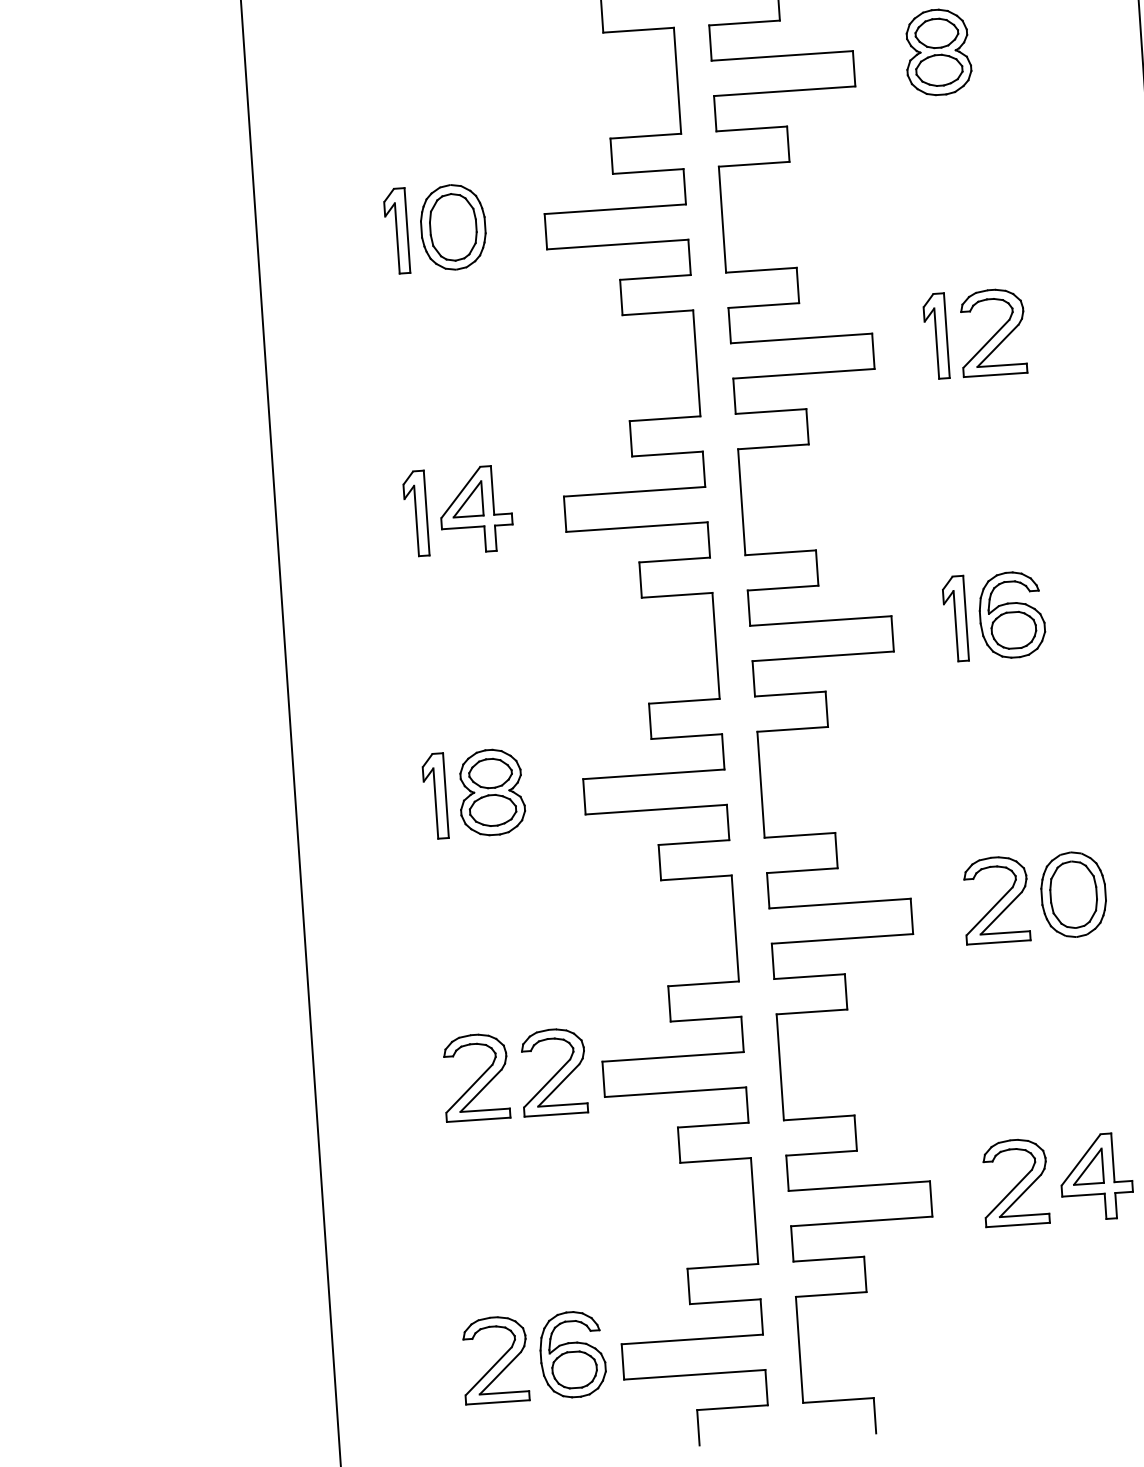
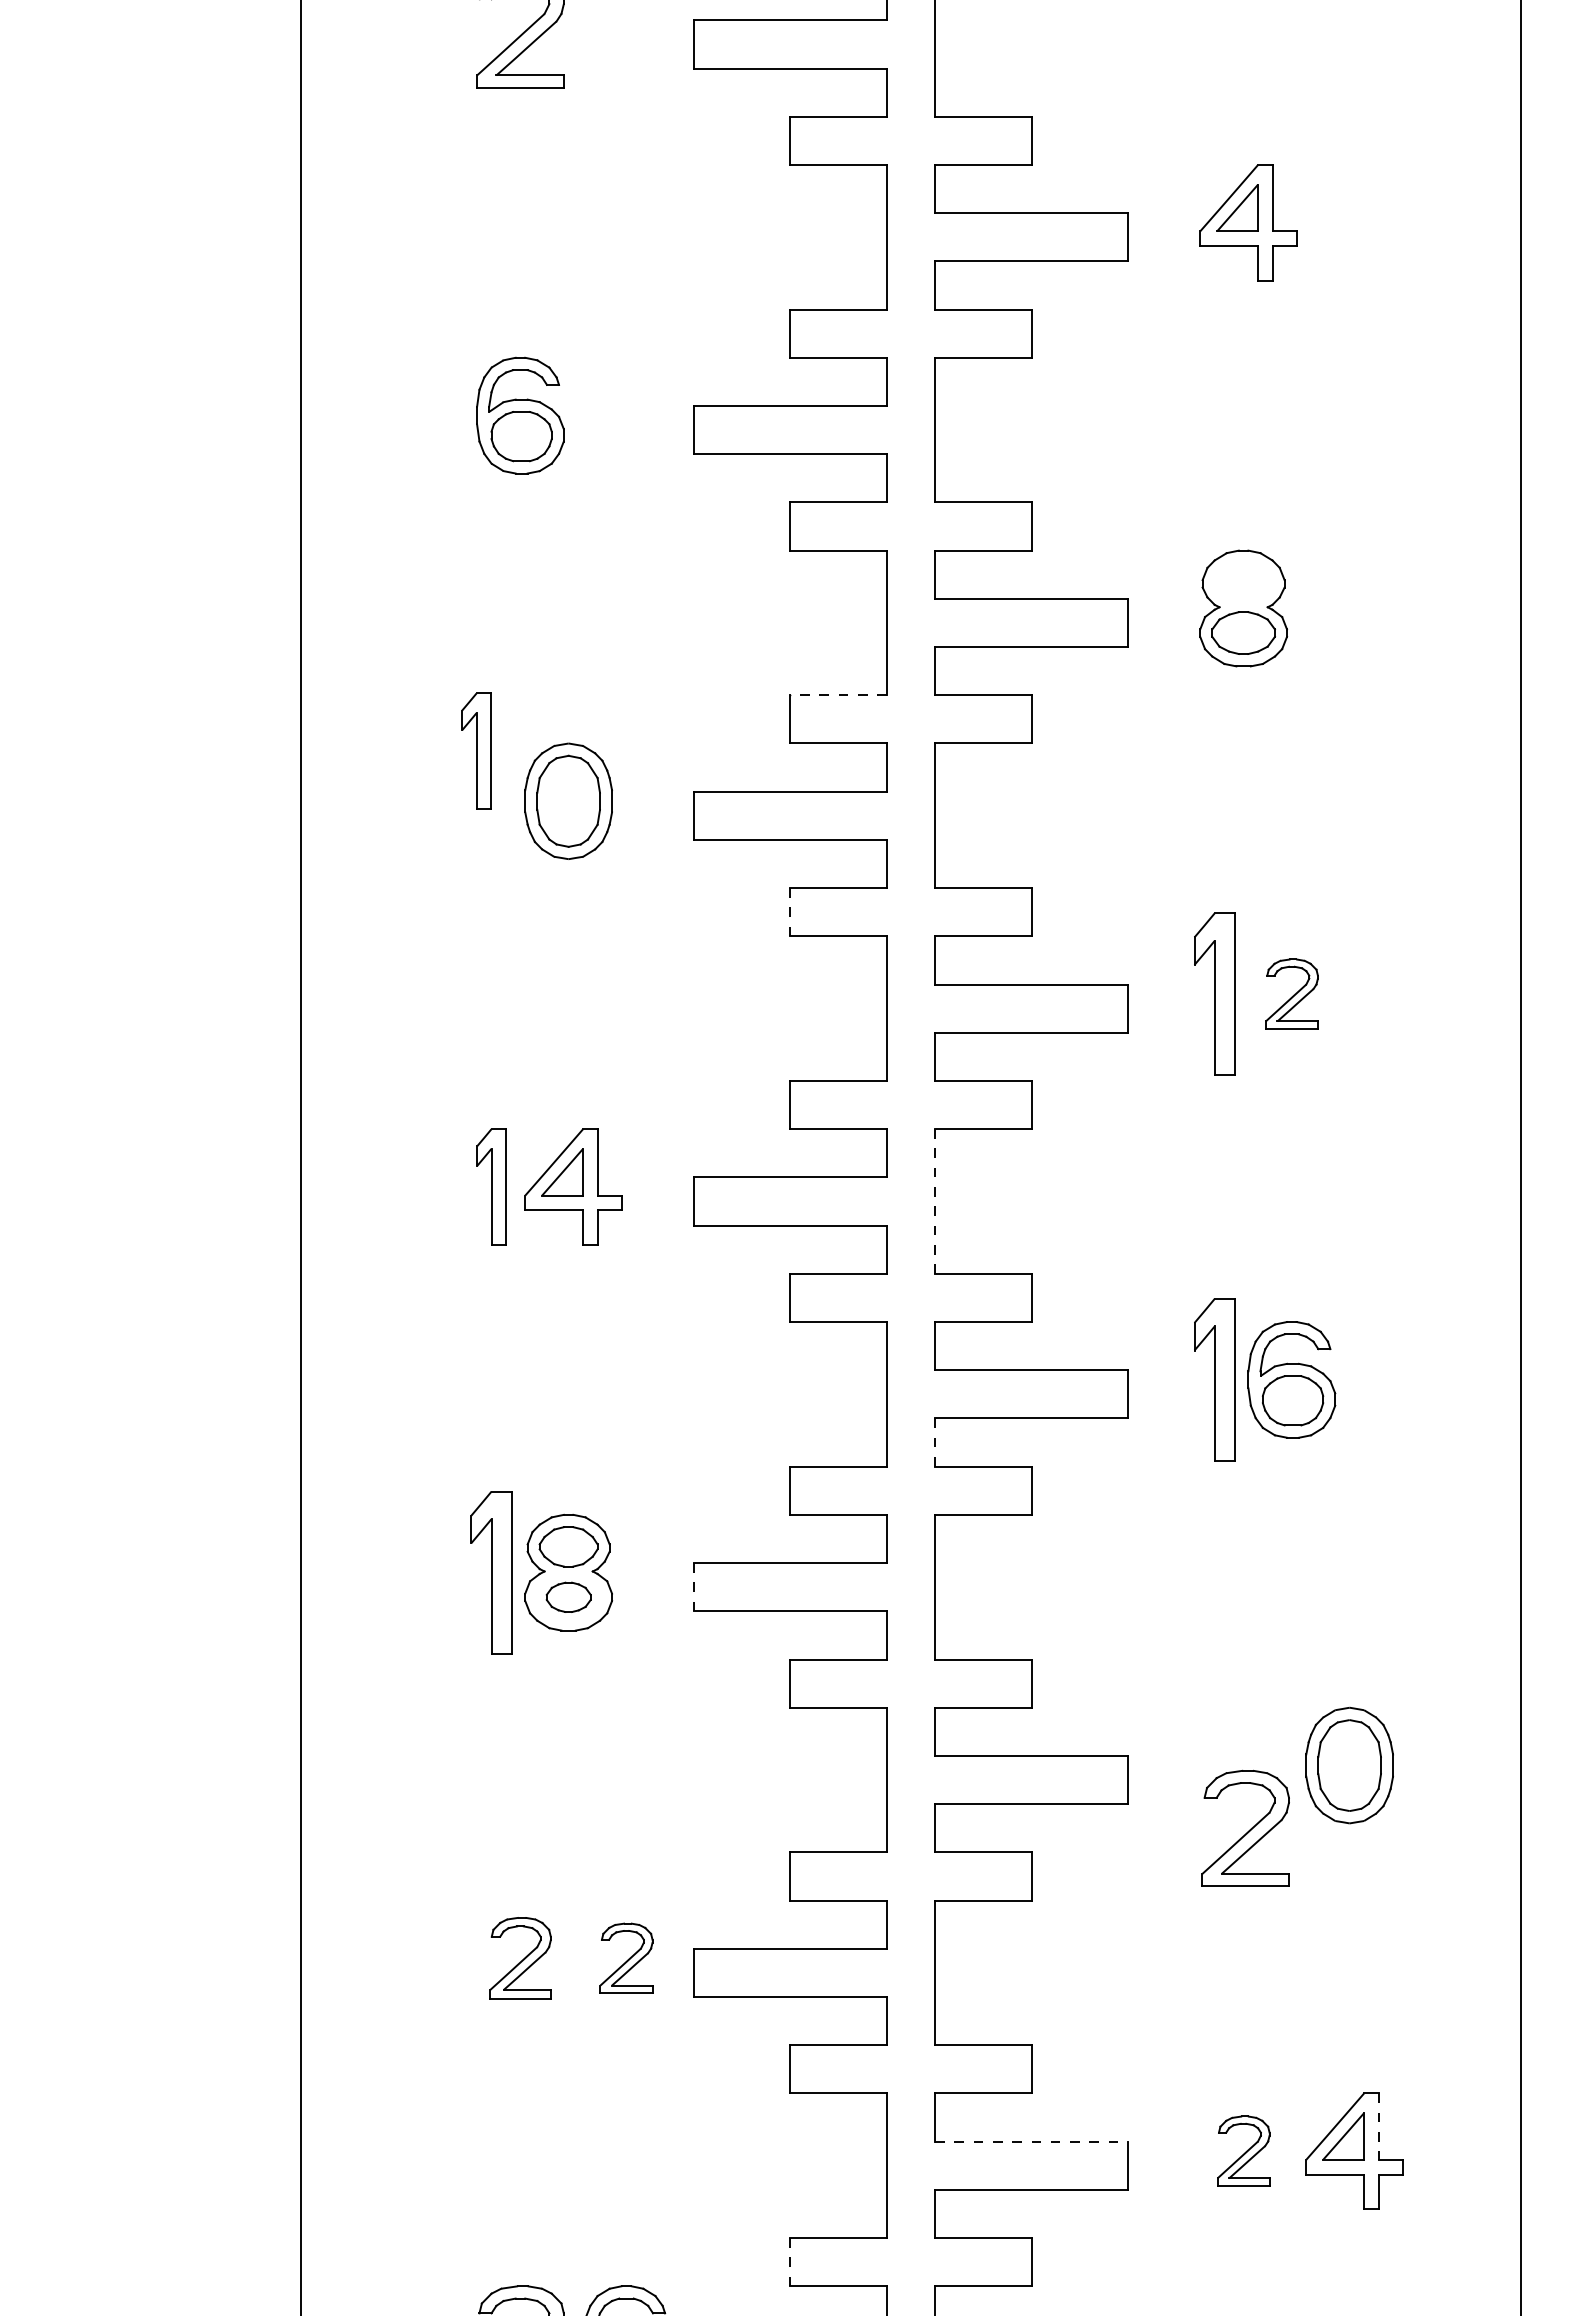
part: (936, 33) -> (1243, 582), removed
line: (645, 136) -> (838, 695), solid -> dashed
part: (396, 230) -> (476, 750), moved
line: (621, 297) -> (790, 912), solid -> dashed
part: (992, 332) -> (1291, 993), size x0.6
part: (936, 335) -> (1214, 993), size x1.4
line: (742, 502) -> (935, 1202), solid -> dashed
part: (955, 618) -> (1214, 1379), size x1.4
line: (754, 679) -> (935, 1443), solid -> dashed
part: (435, 796) -> (491, 1572), size x1.4
line: (584, 797) -> (694, 1587), solid -> dashed
part: (492, 810) -> (568, 1597), size x0.7
part: (995, 899) -> (1245, 1827), moved
part: (553, 1071) -> (626, 1957), size x0.6
part: (475, 1076) -> (520, 1957), size x0.7
line: (1112, 1158) -> (1378, 2127), solid -> dashed
part: (1015, 1182) -> (1243, 2150), size x0.6
line: (859, 1186) -> (1031, 2141), solid -> dashed
line: (688, 1286) -> (790, 2262), solid -> dashed

